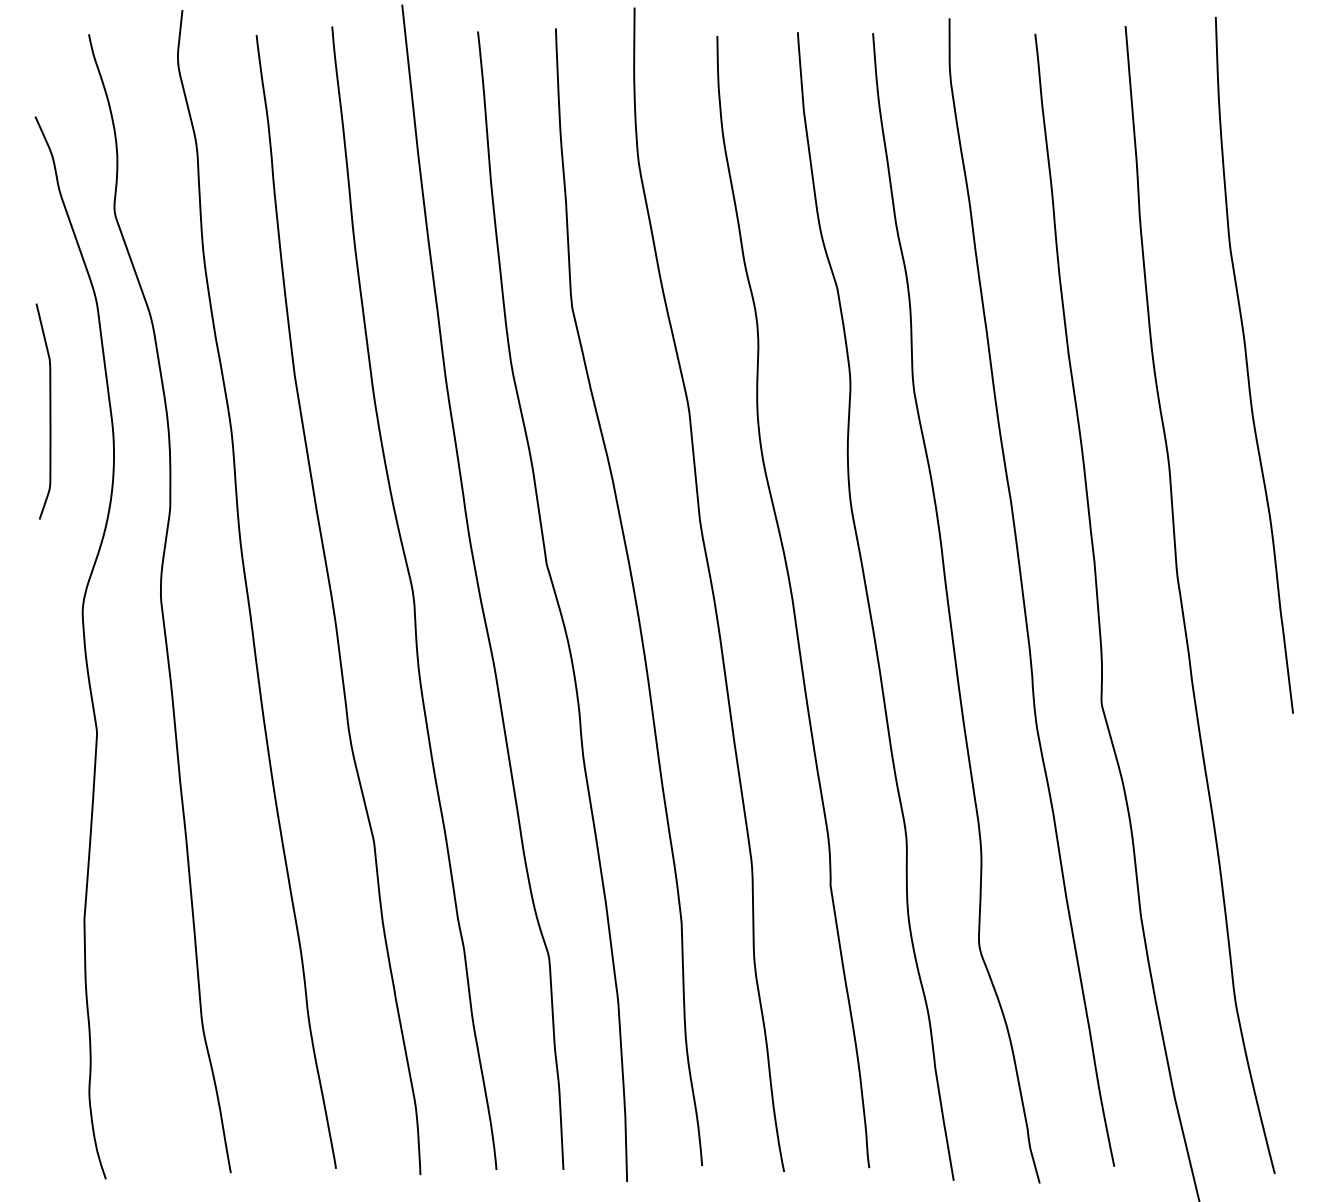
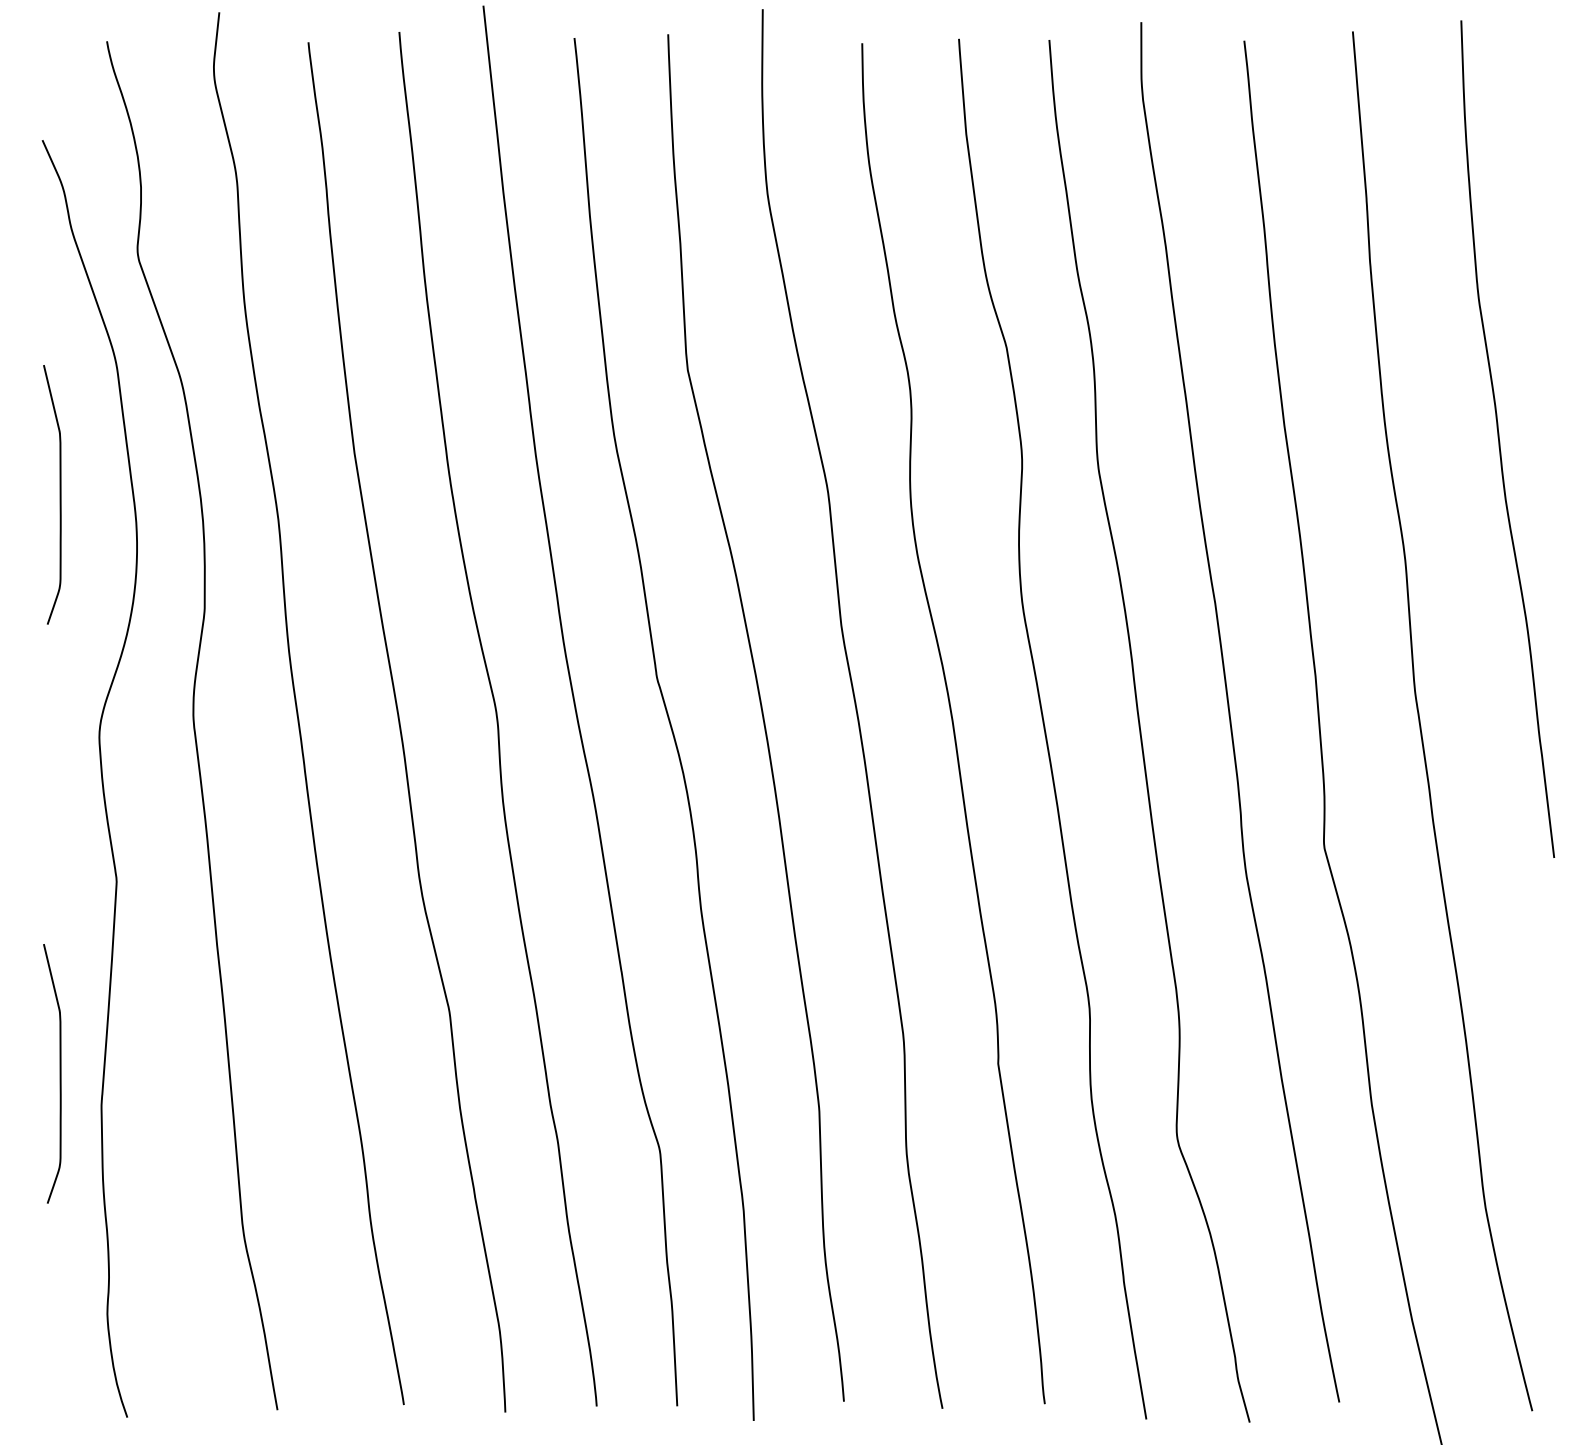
curve: (49, 893) -> (59, 1073), added

